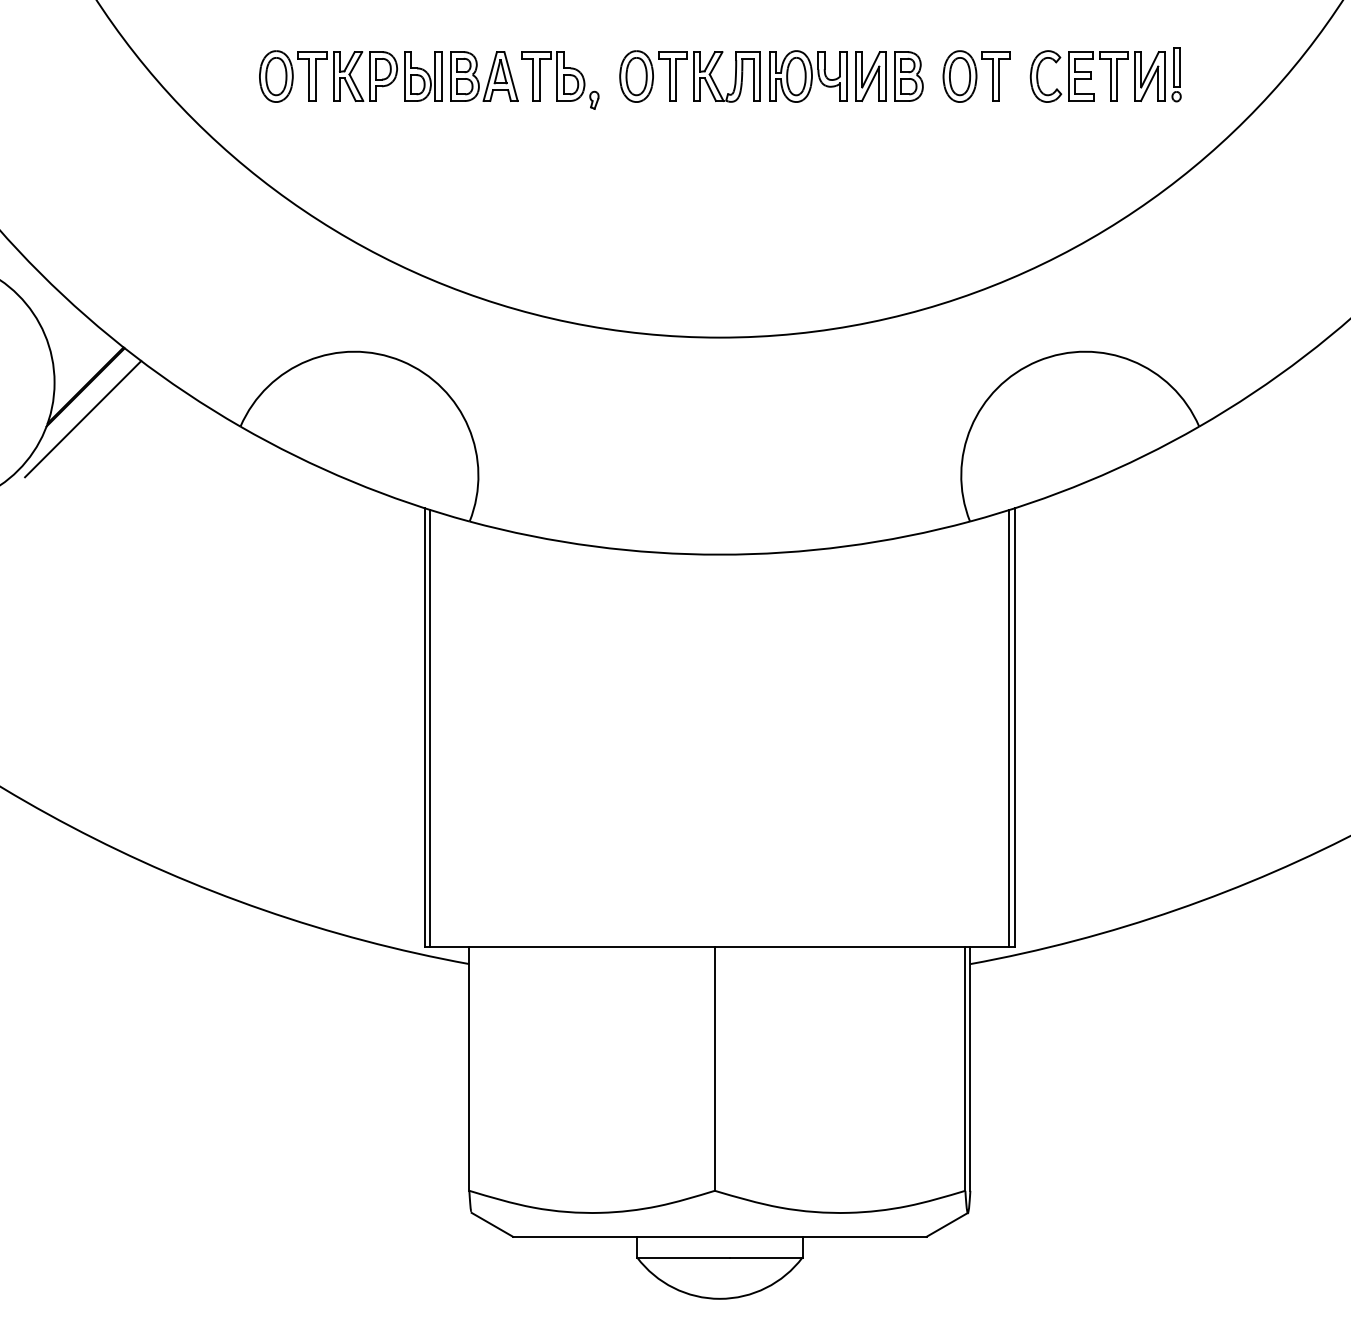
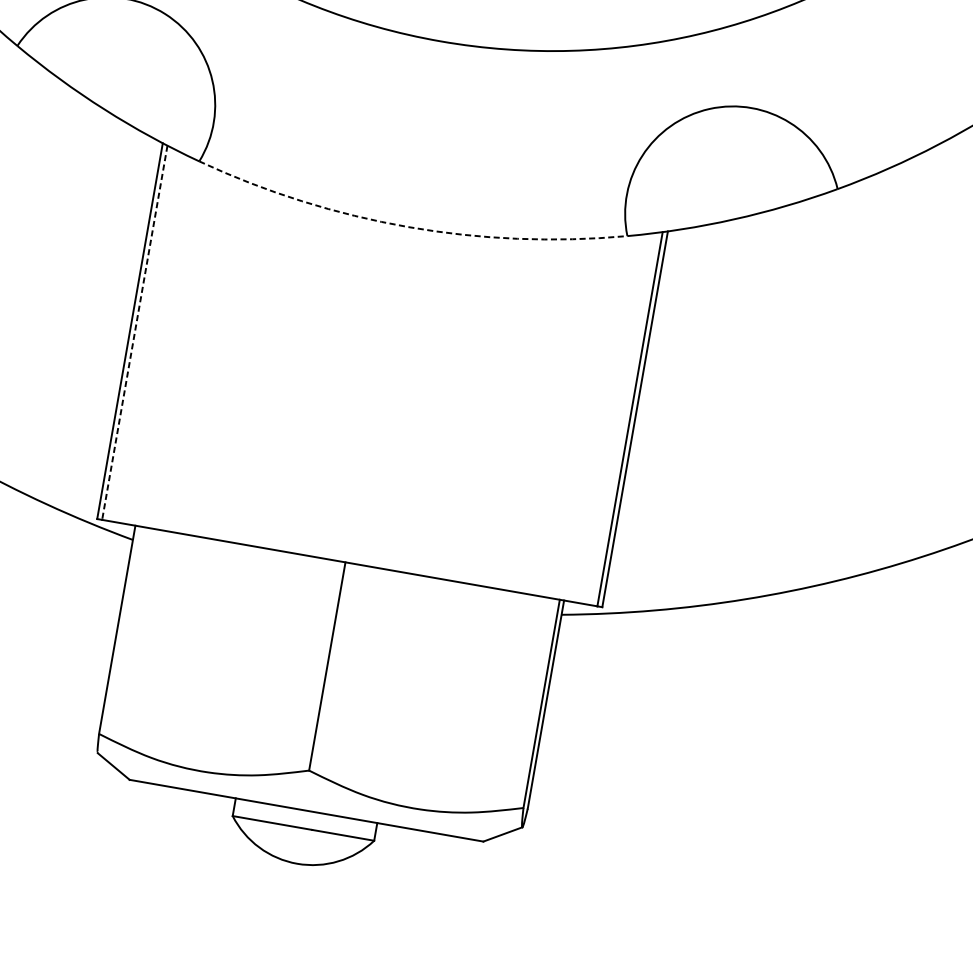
arc: (719, 554) -> (408, 226), solid -> dashed
line: (430, 728) -> (134, 332), solid -> dashed

